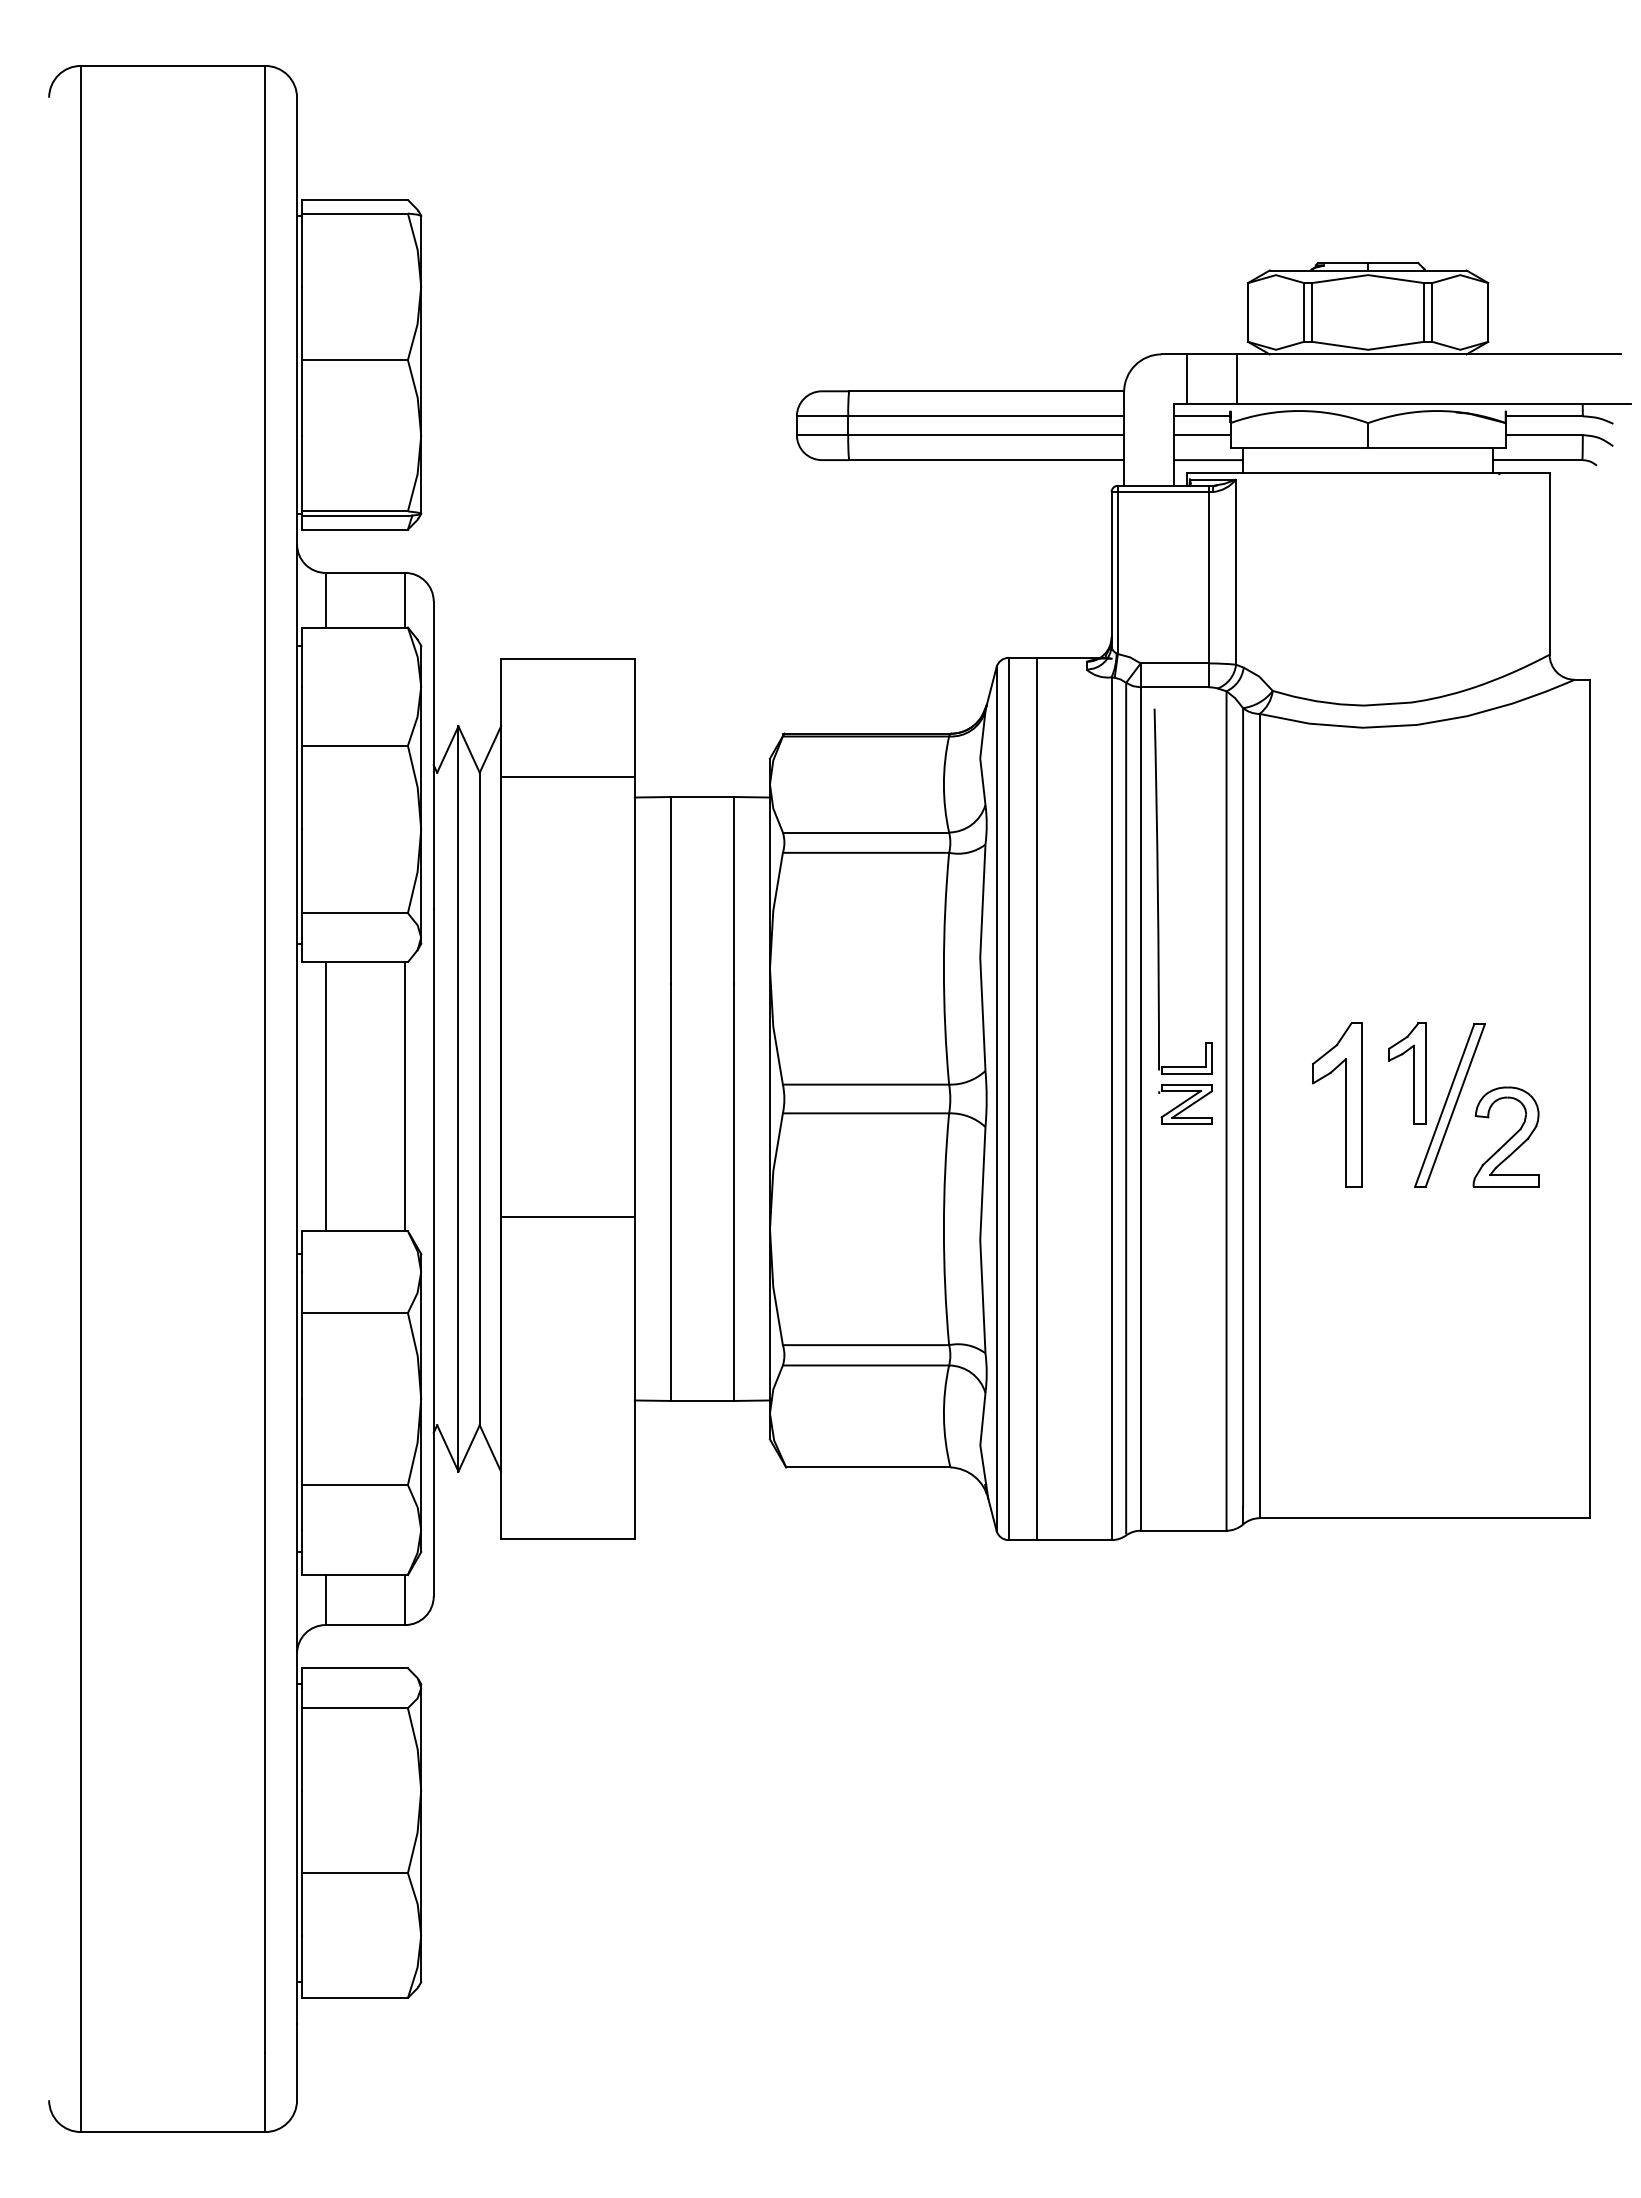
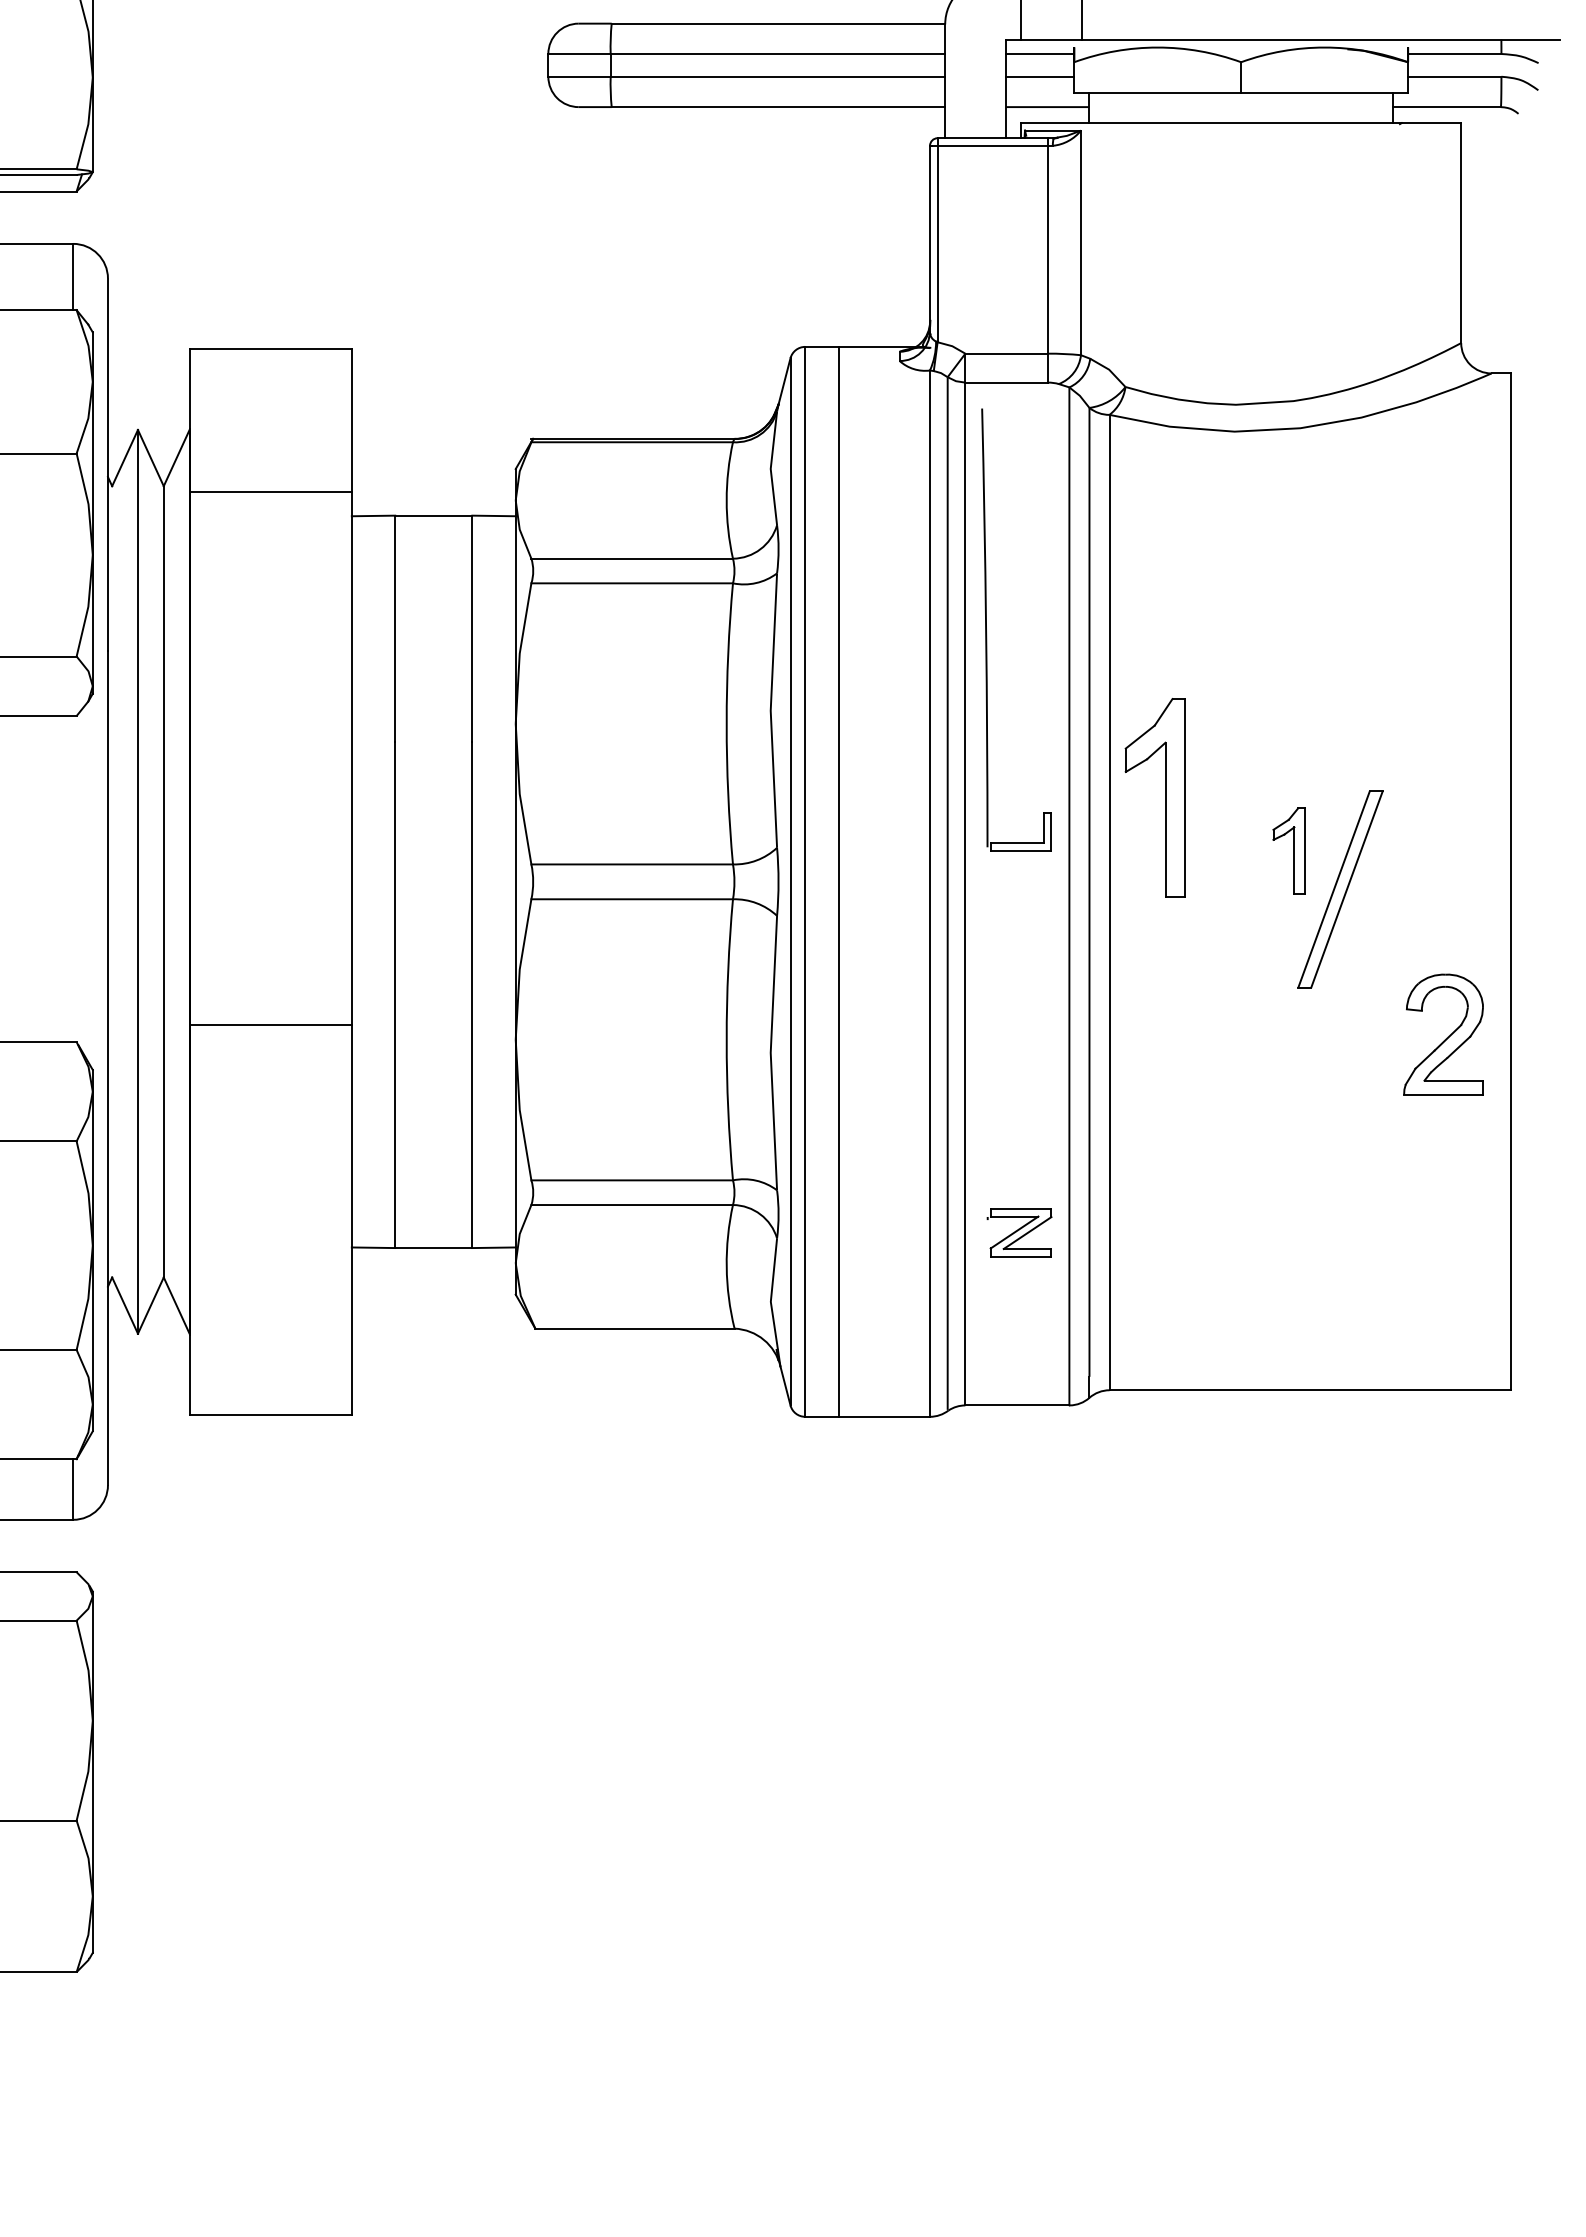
part: (1407, 1073) -> (1288, 850), size x0.7
line: (405, 1096) -> (73, 878), removed
part: (1185, 1104) -> (1019, 1232), moved
part: (1345, 1104) -> (1165, 797), moved
part: (1505, 1136) -> (1442, 1034), moved

